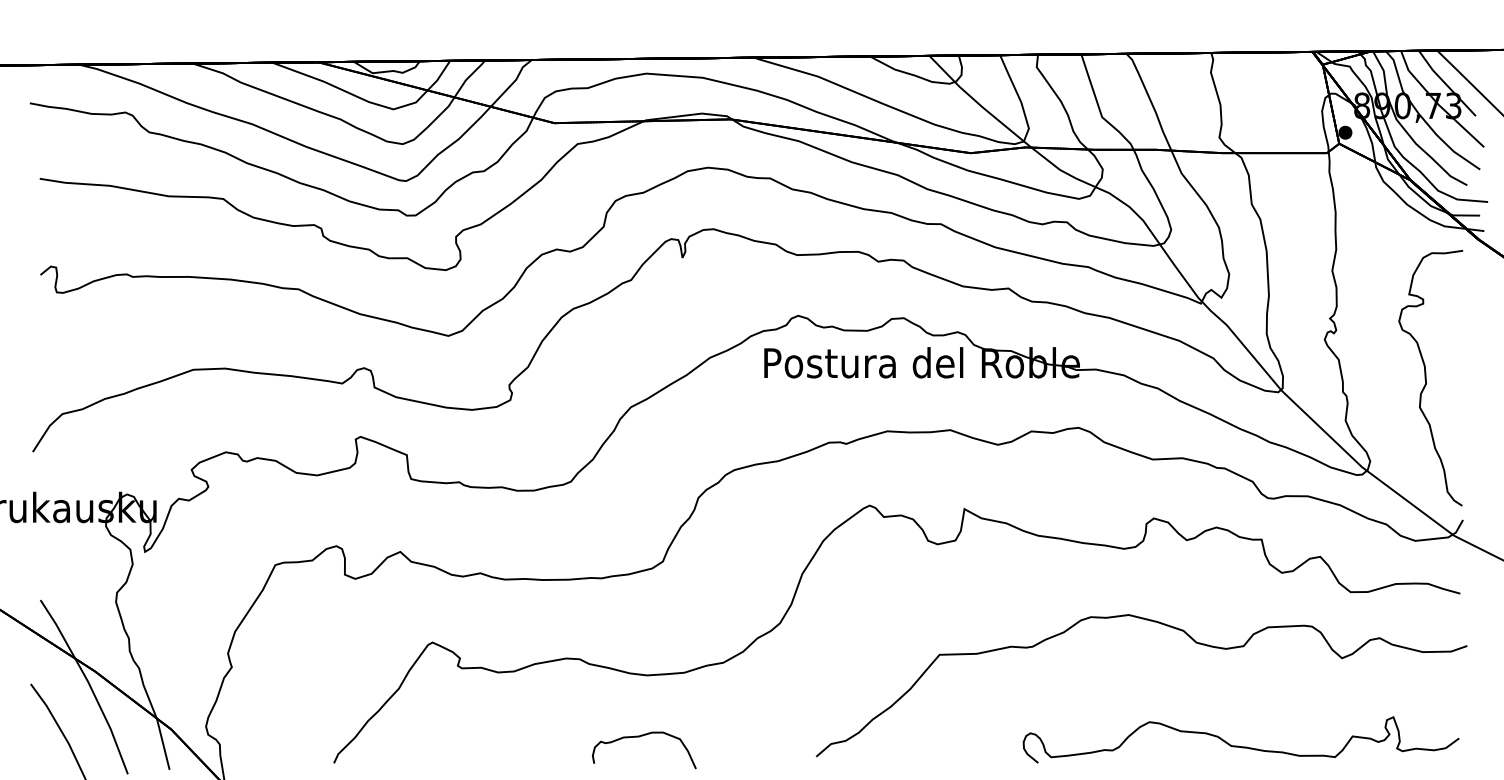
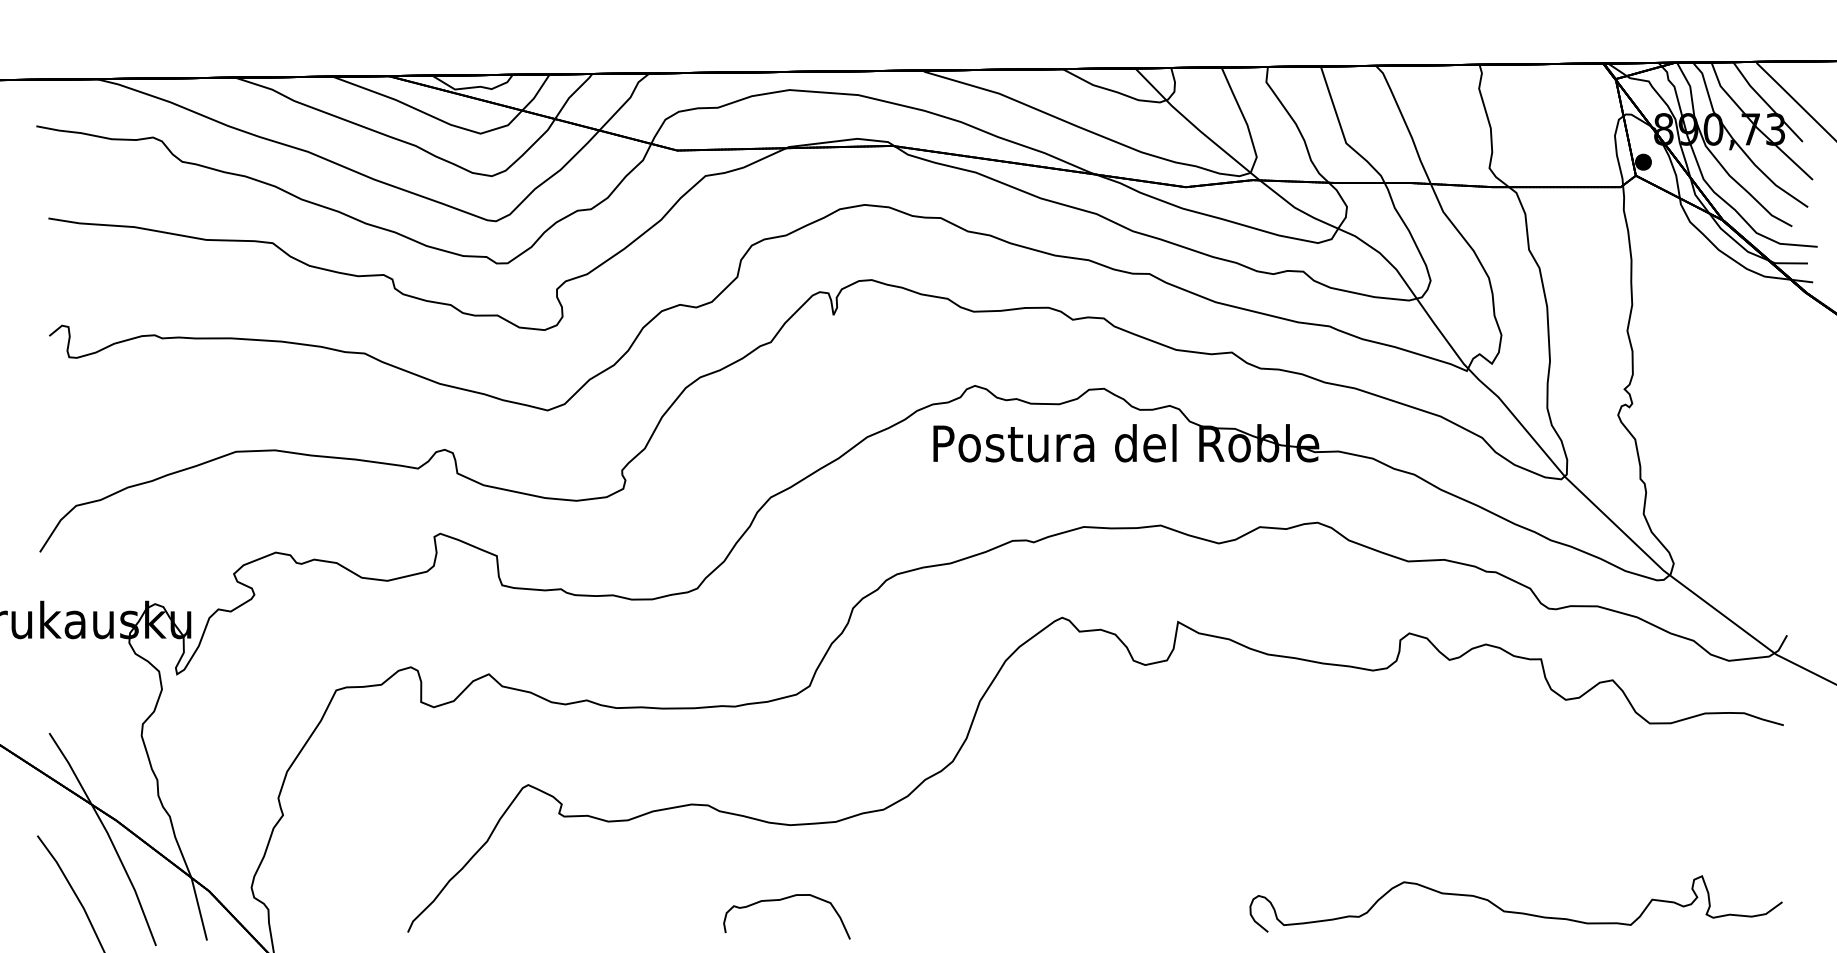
curve: (1426, 377) -> (1742, 461), removed
curve: (1161, 624) -> (1418, 762), removed

